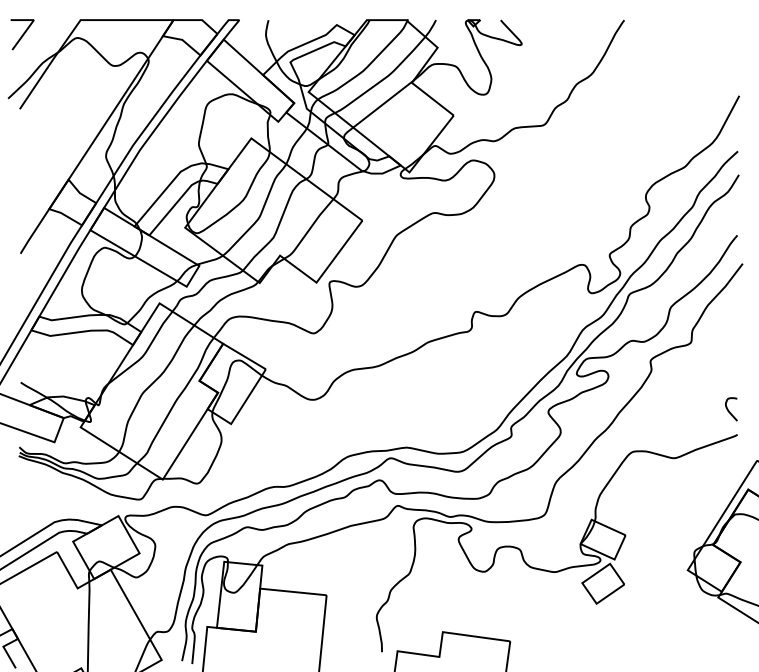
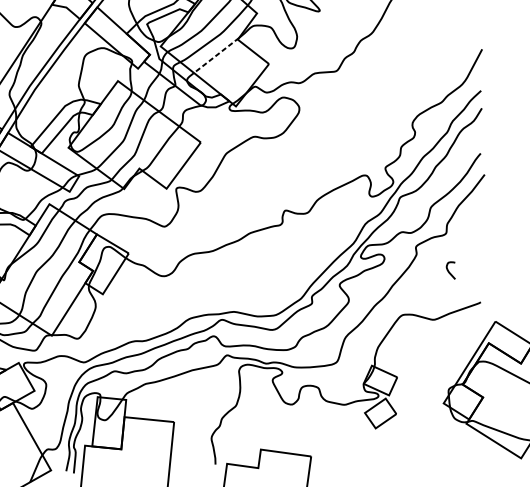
line: (383, 104) -> (216, 55), solid -> dashed
curve: (729, 410) -> (449, 271), moved

